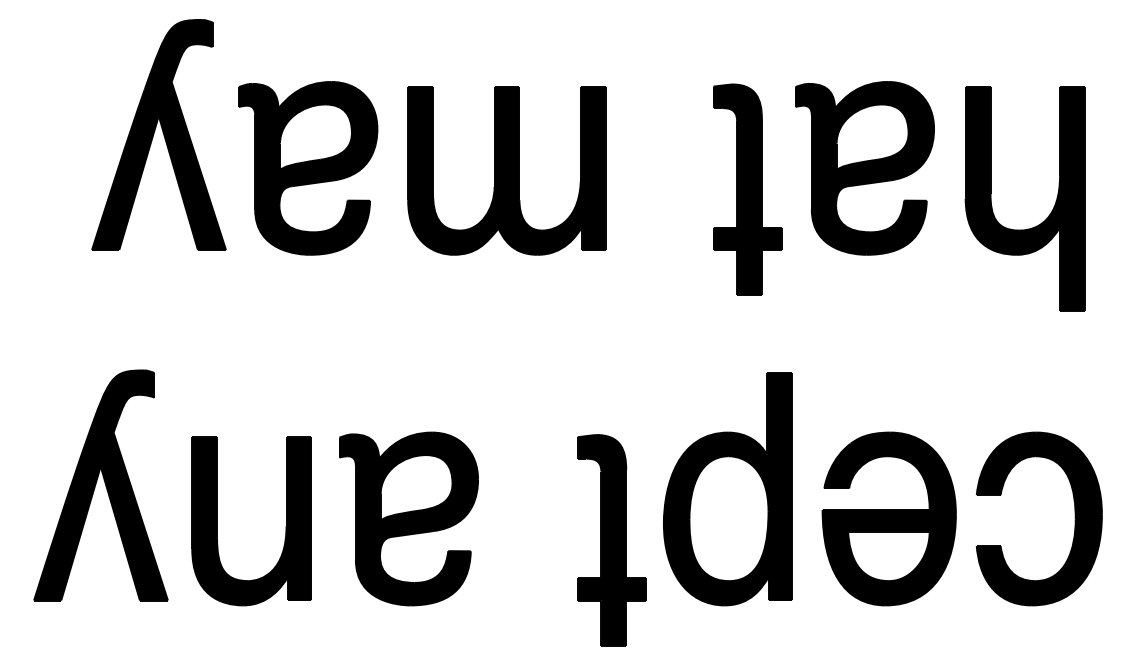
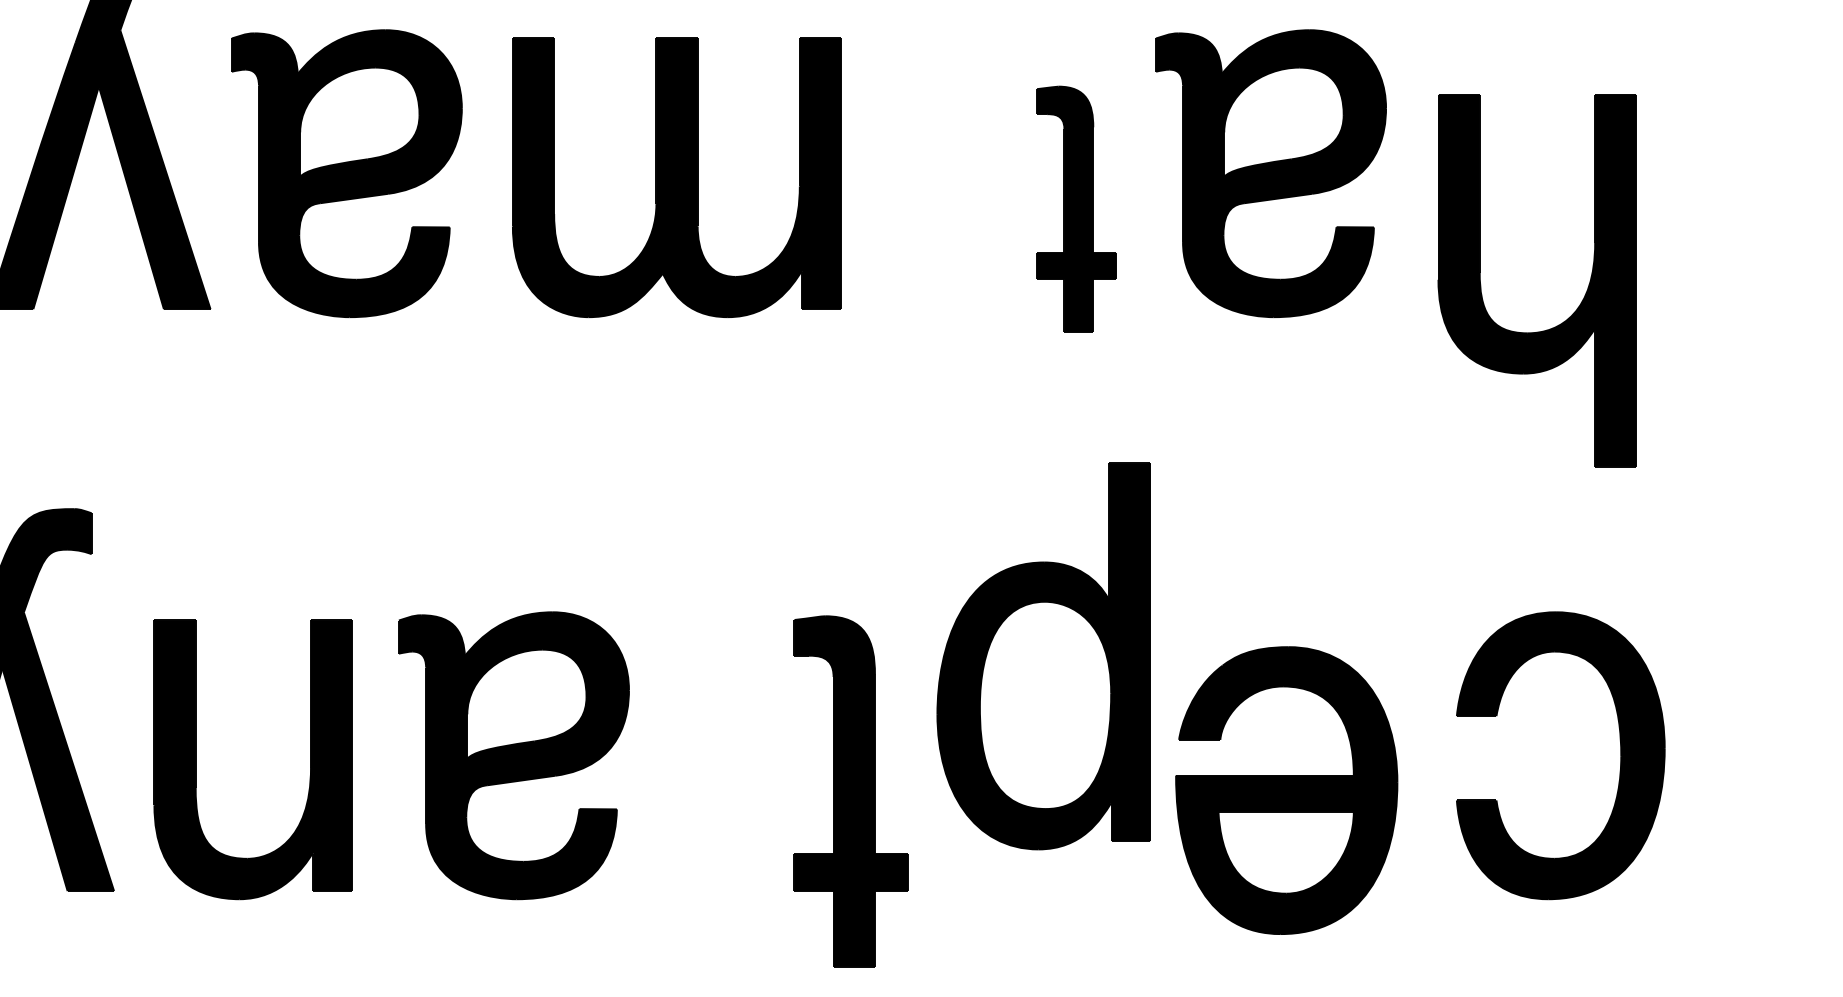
part: (747, 189) -> (1076, 208), size x0.7
part: (1042, 221) -> (1566, 318), moved
part: (727, 489) -> (1043, 656), moved
part: (888, 518) -> (1285, 789), moved

